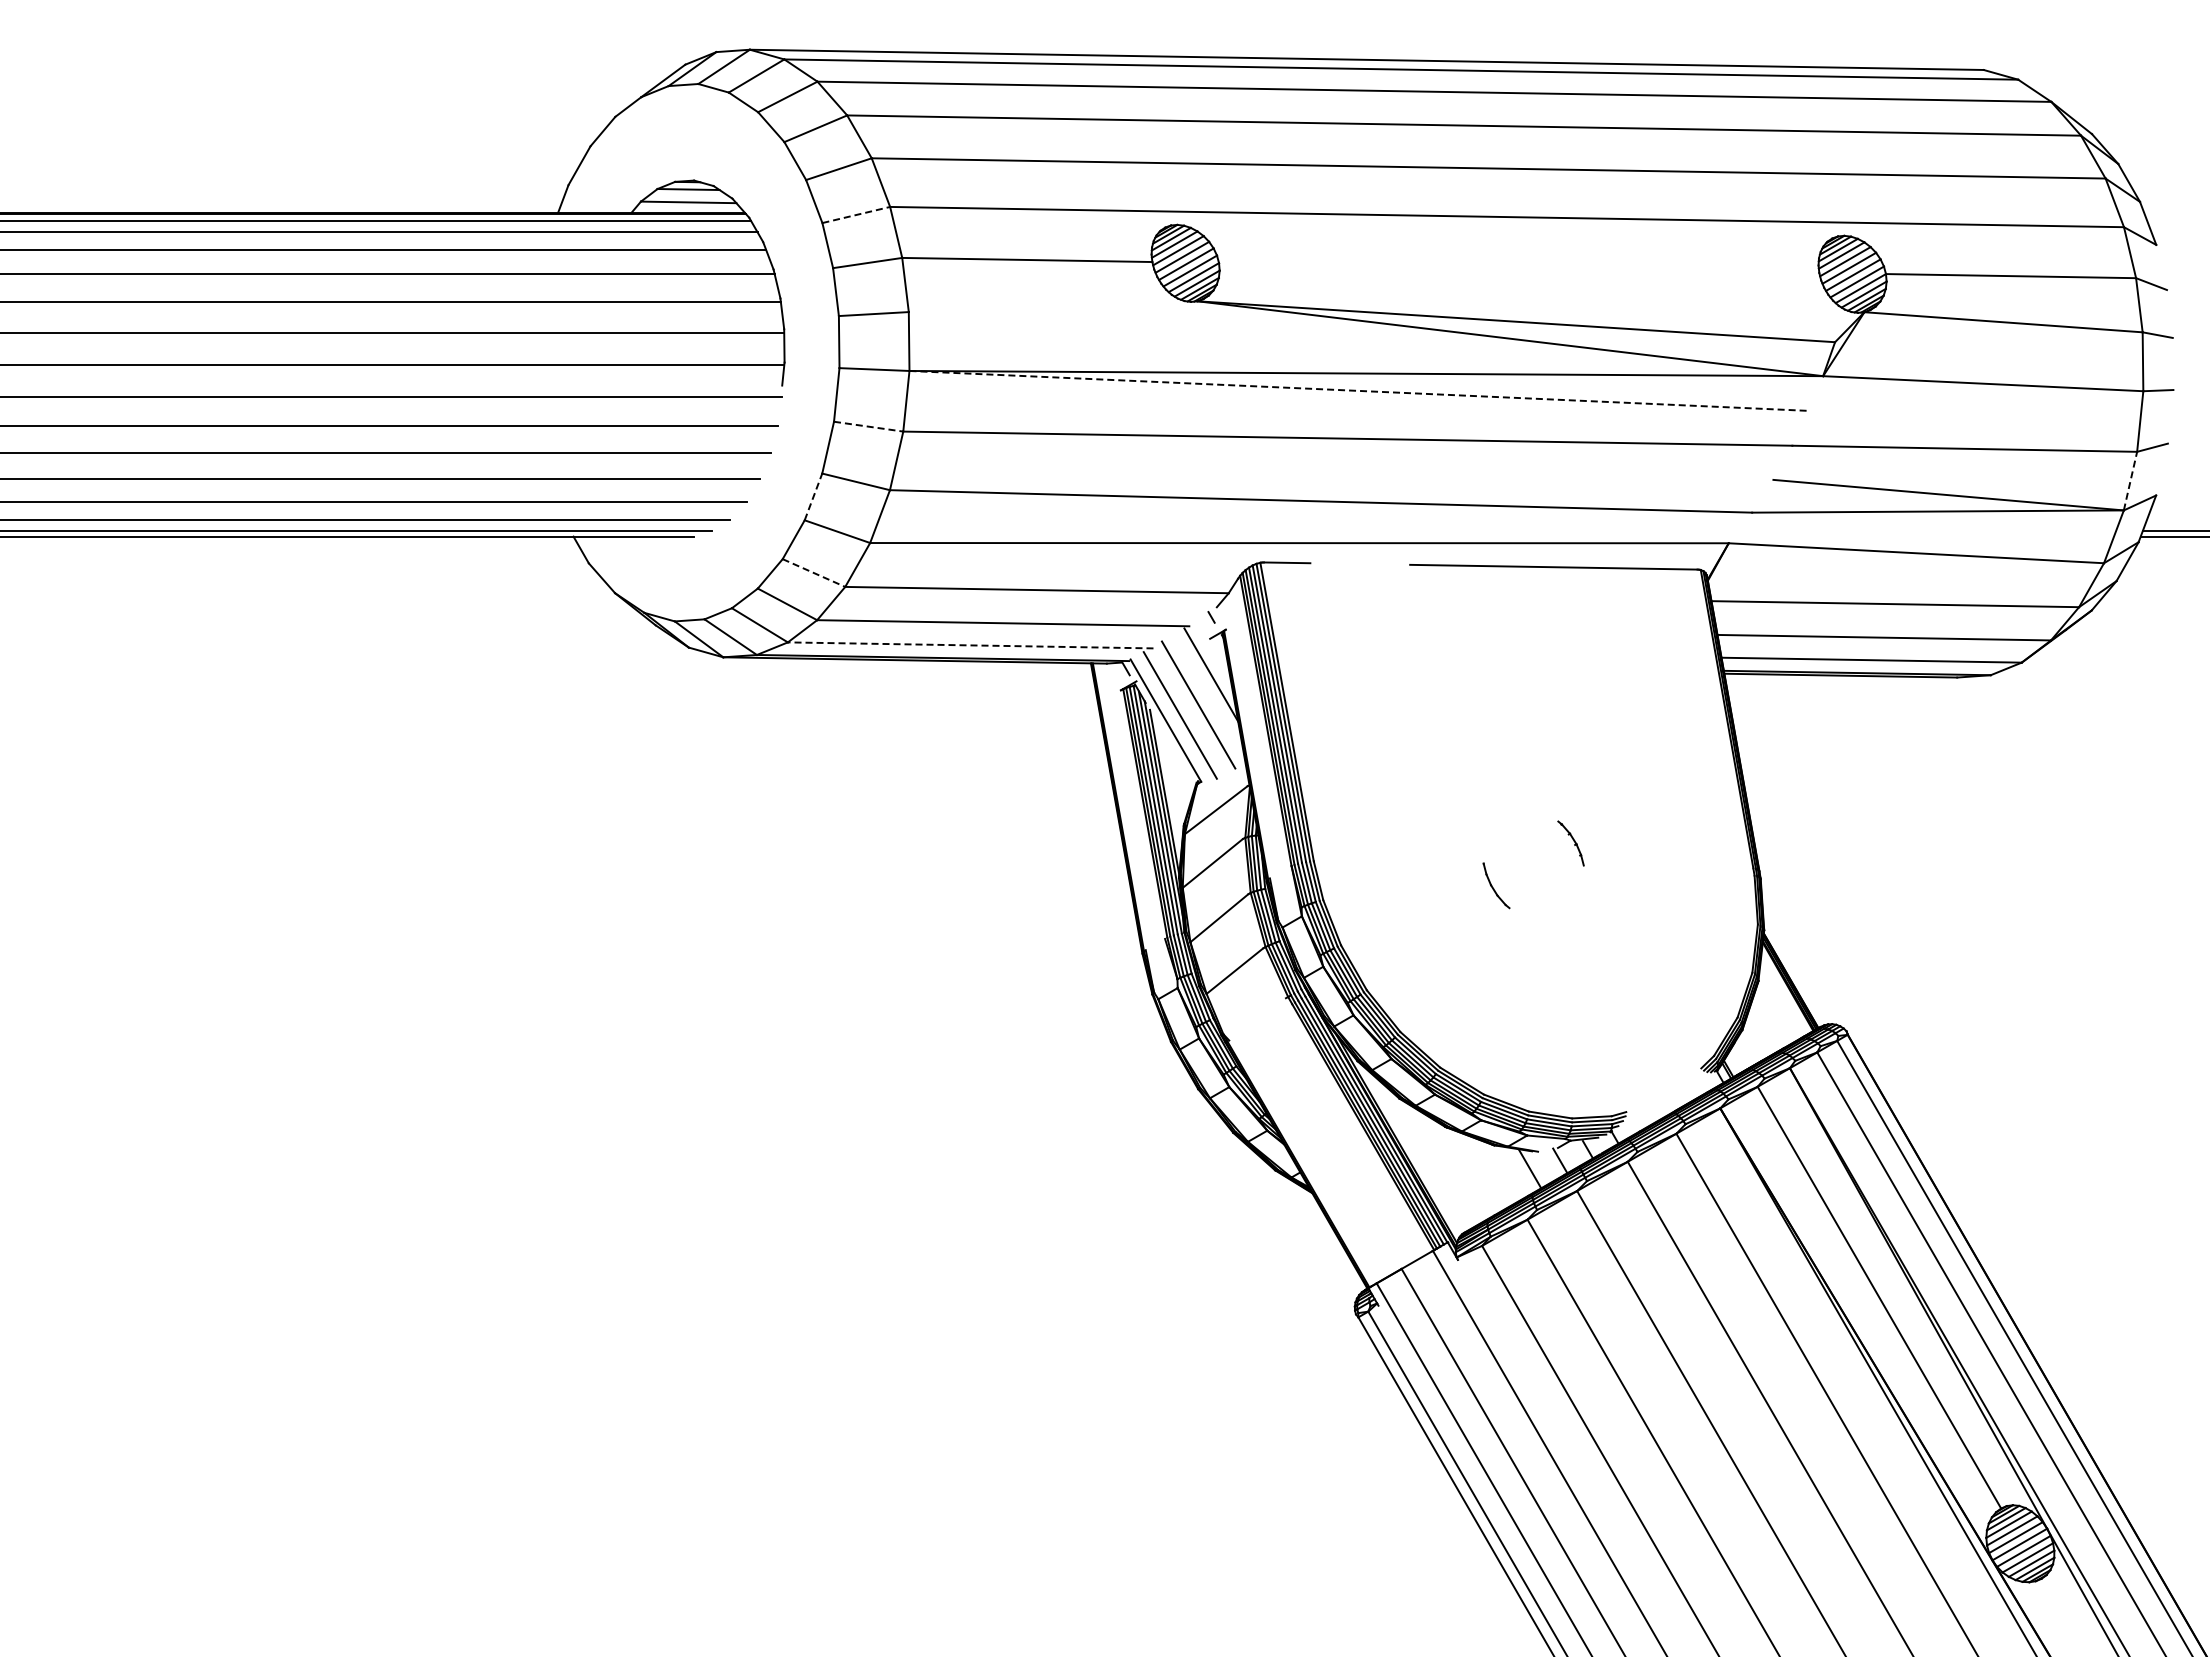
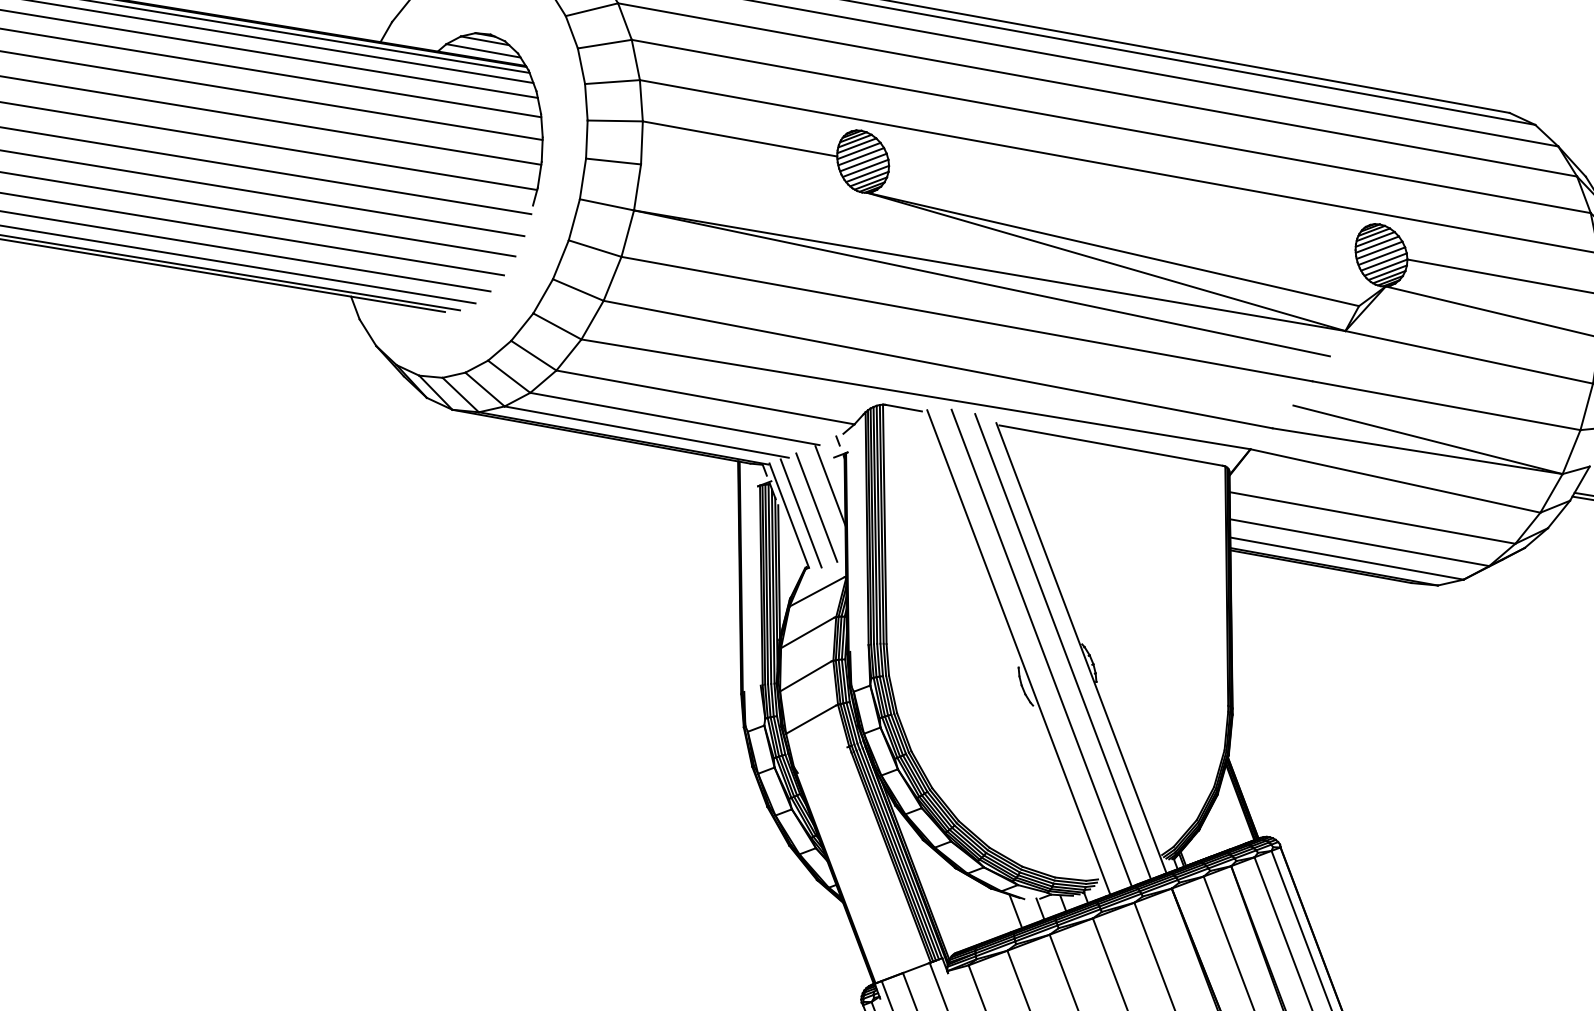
line: (856, 215) -> (612, 82), dashed -> solid
line: (1359, 390) -> (982, 283), dashed -> solid
line: (868, 426) -> (595, 248), dashed -> solid
line: (2130, 480) -> (1571, 451), dashed -> solid
line: (813, 496) -> (543, 295), dashed -> solid
line: (814, 573) -> (534, 356), dashed -> solid
line: (970, 645) -> (646, 432), dashed -> solid
line: (1557, 826) -> (1080, 648), added
line: (1534, 828) -> (1062, 646), added
line: (1508, 834) -> (1041, 648), added
line: (1480, 844) -> (1018, 652), added

